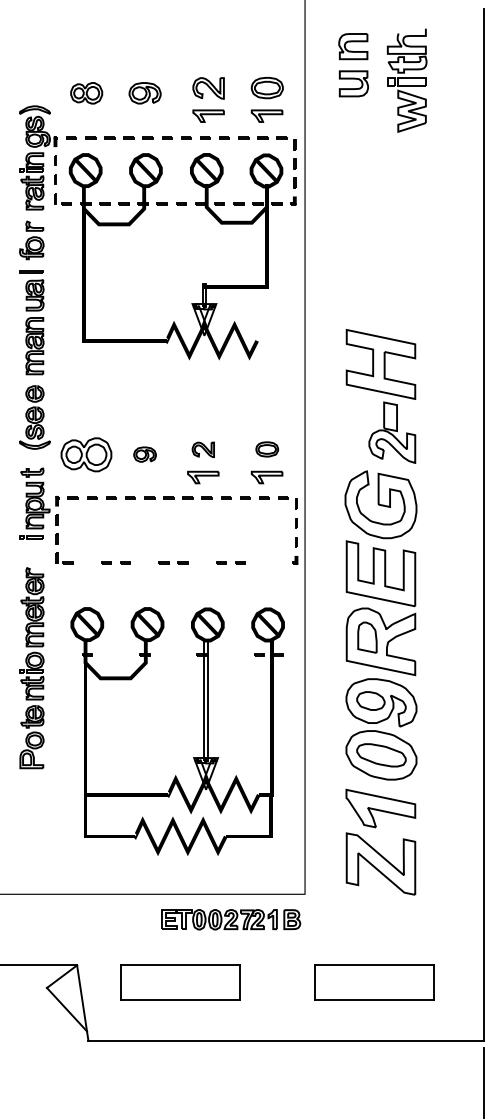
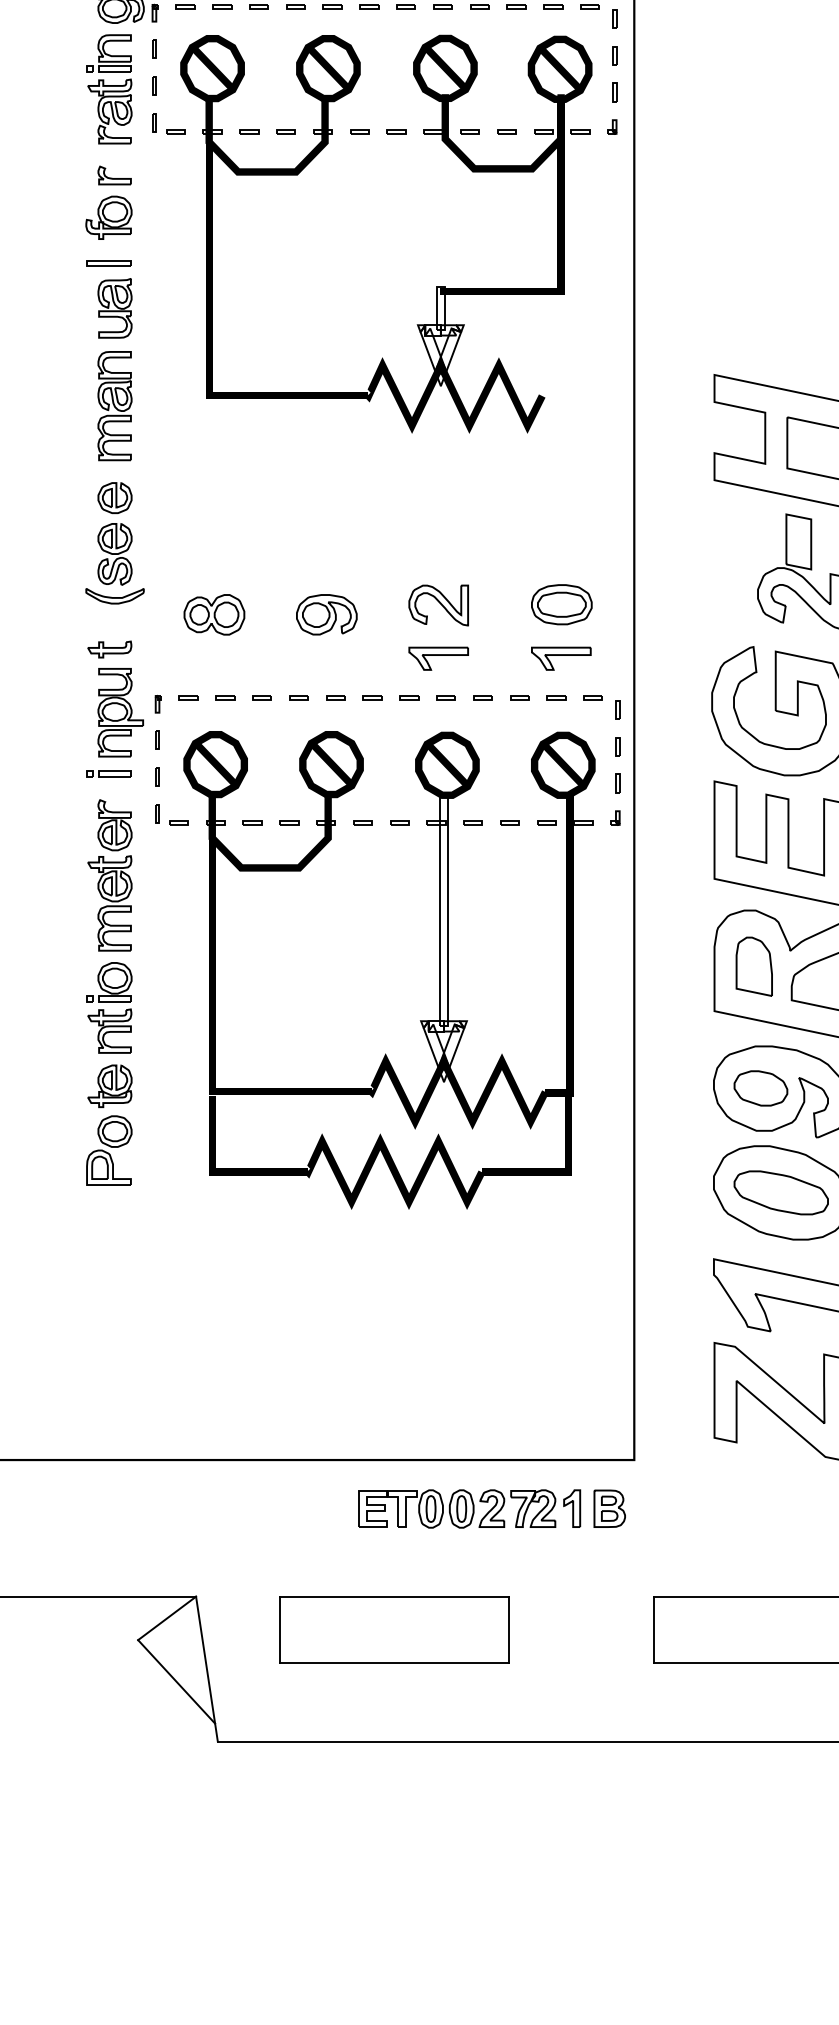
part: (203, 449) -> (439, 604), size x1.43
part: (266, 449) -> (560, 604), size x1.43
part: (86, 454) -> (214, 614), size x0.62
part: (144, 454) -> (325, 614), size x1.43
part: (31, 668) -> (108, 993), moved
part: (203, 731) -> (439, 970), moved

